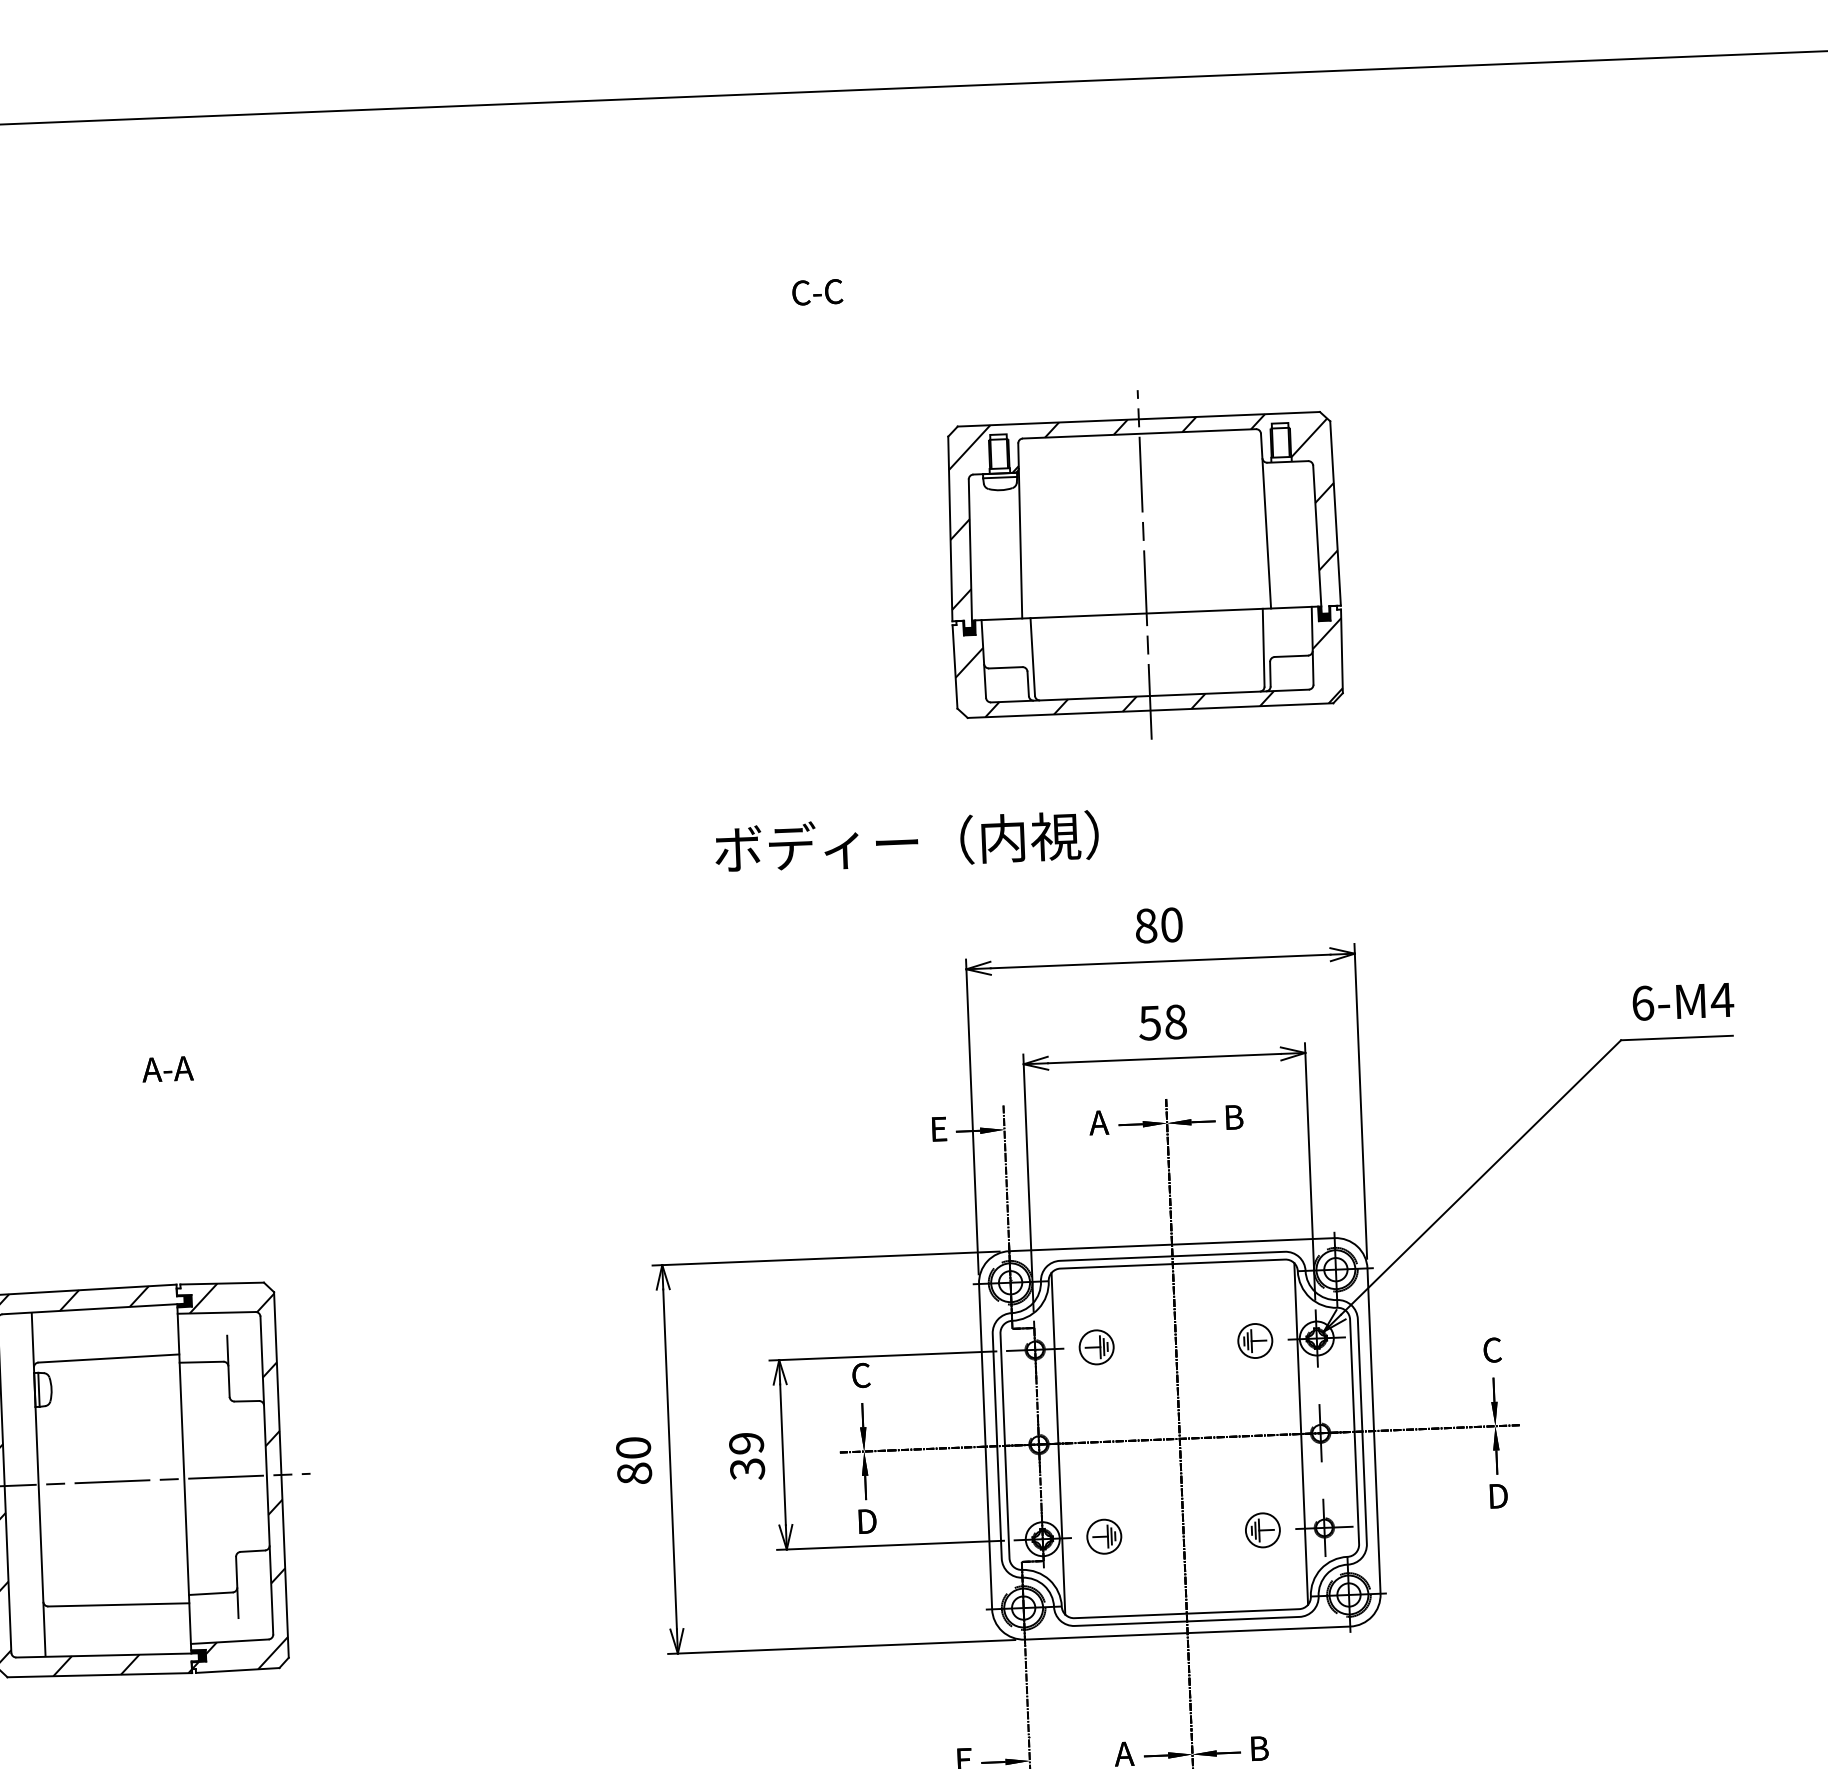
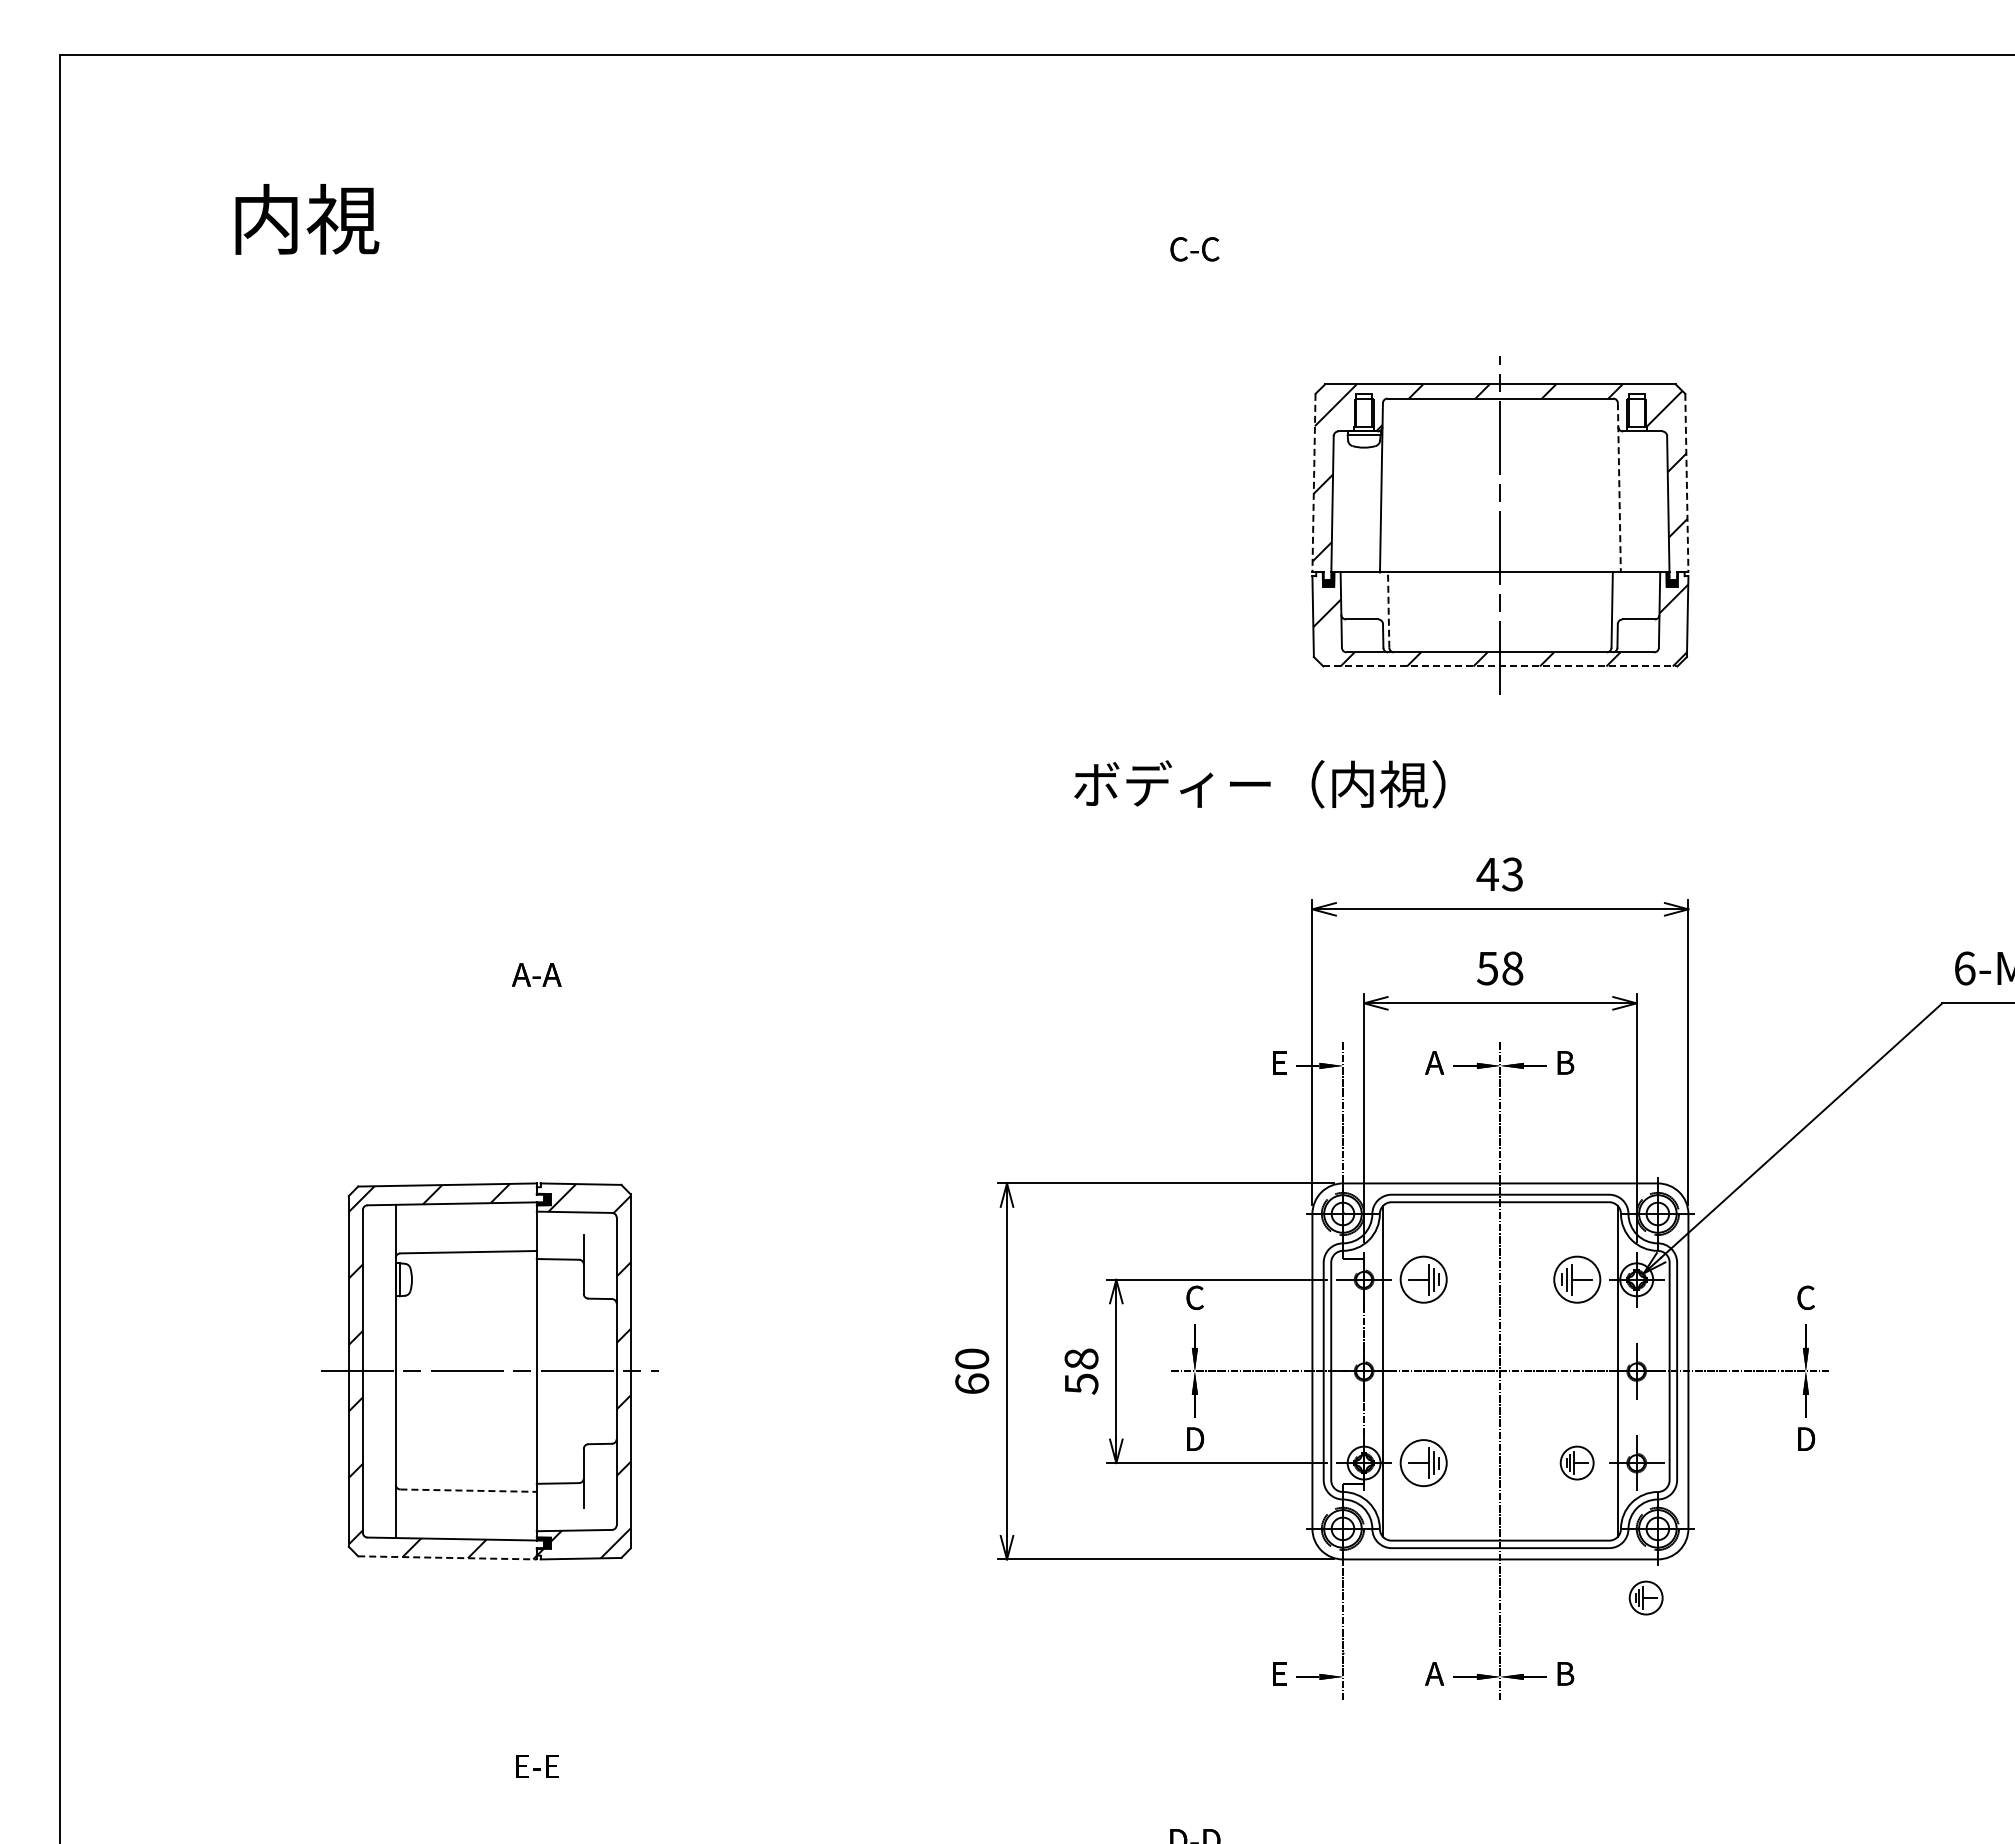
line: (1335, 513) -> (1686, 483), solid -> dashed
line: (1266, 520) -> (1619, 487), solid -> dashed
line: (949, 529) -> (1313, 483), solid -> dashed
line: (1032, 657) -> (1388, 610), solid -> dashed
line: (1150, 710) -> (1500, 666), solid -> dashed
text: (1158, 925) -> (1499, 874), 80 -> 43
part: (1254, 1340) -> (1576, 1279), size x1.4
part: (1096, 1347) -> (1423, 1279), size x1.4
text: (747, 1456) -> (1081, 1371), 39 -> 58
text: (634, 1473) -> (972, 1383), 80 -> 60
part: (1104, 1536) -> (1423, 1462), size x1.4
line: (119, 1604) -> (469, 1490), solid -> dashed
part: (1339, 1666) -> (1645, 1597), added
line: (100, 1674) -> (448, 1557), solid -> dashed

